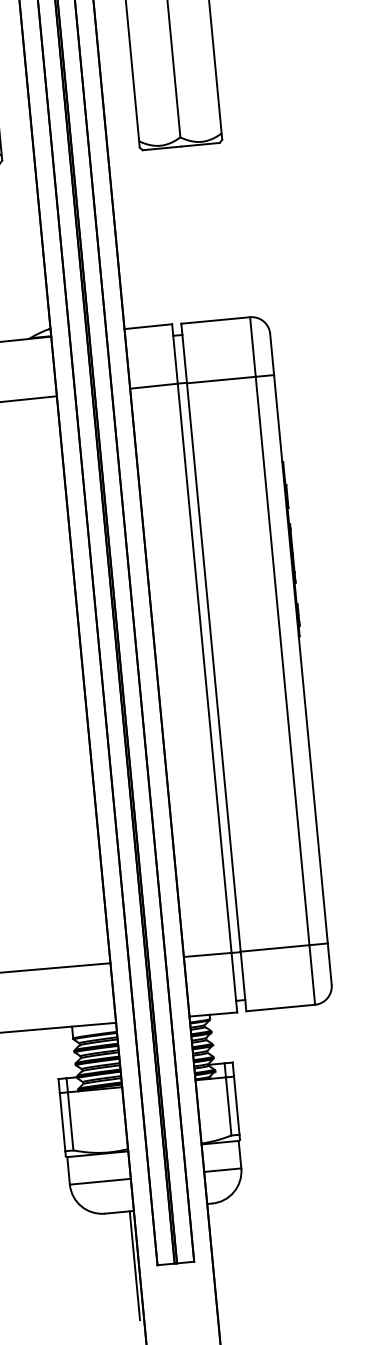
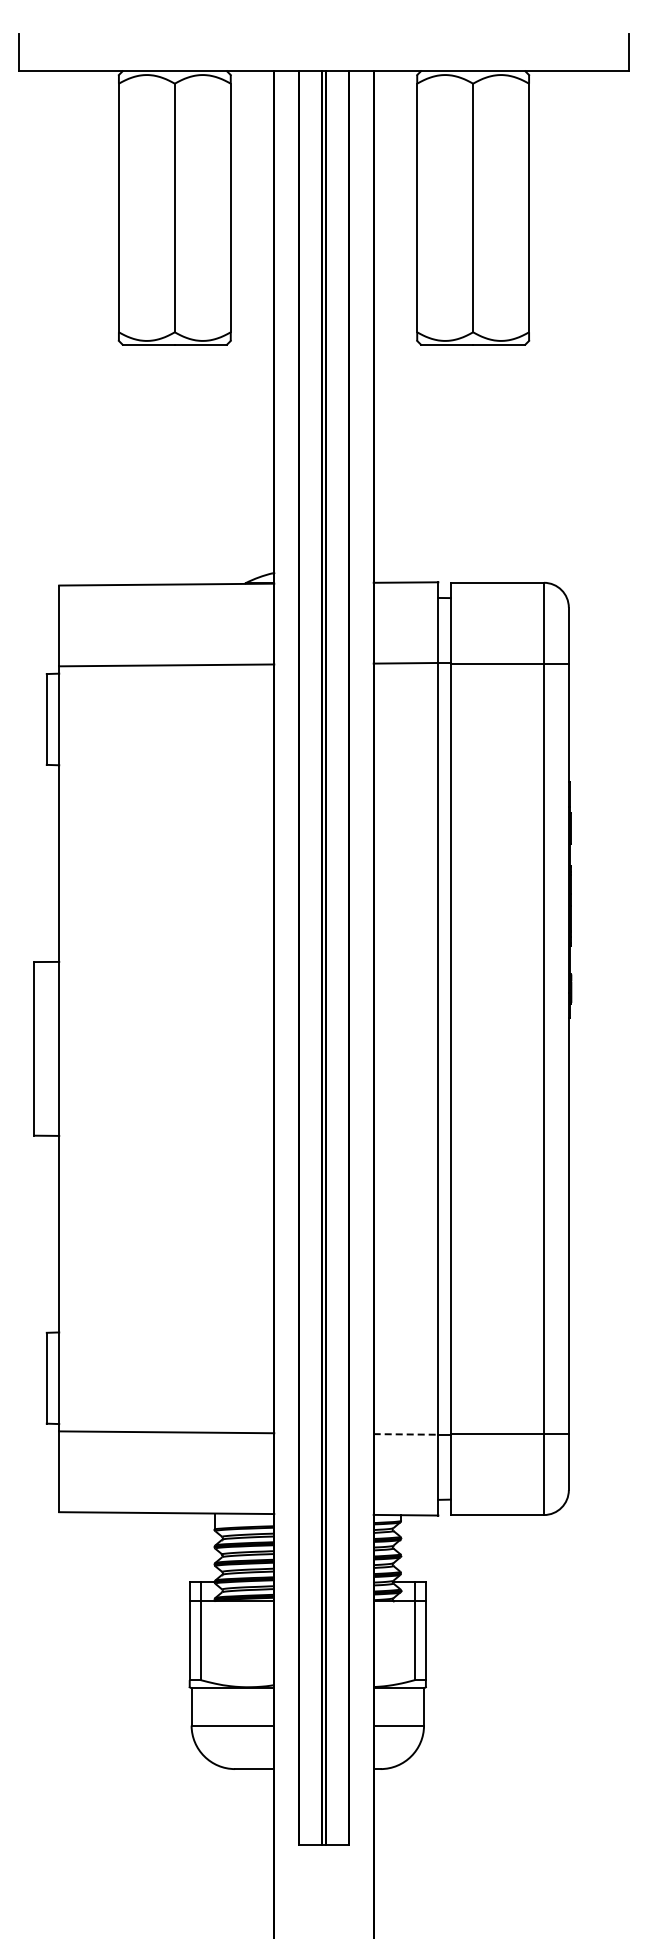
line: (208, 954) -> (406, 1434), solid -> dashed
line: (134, 1265) -> (268, 1842), removed

